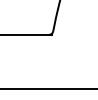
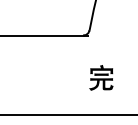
part: (61, 63) -> (101, 77), added

